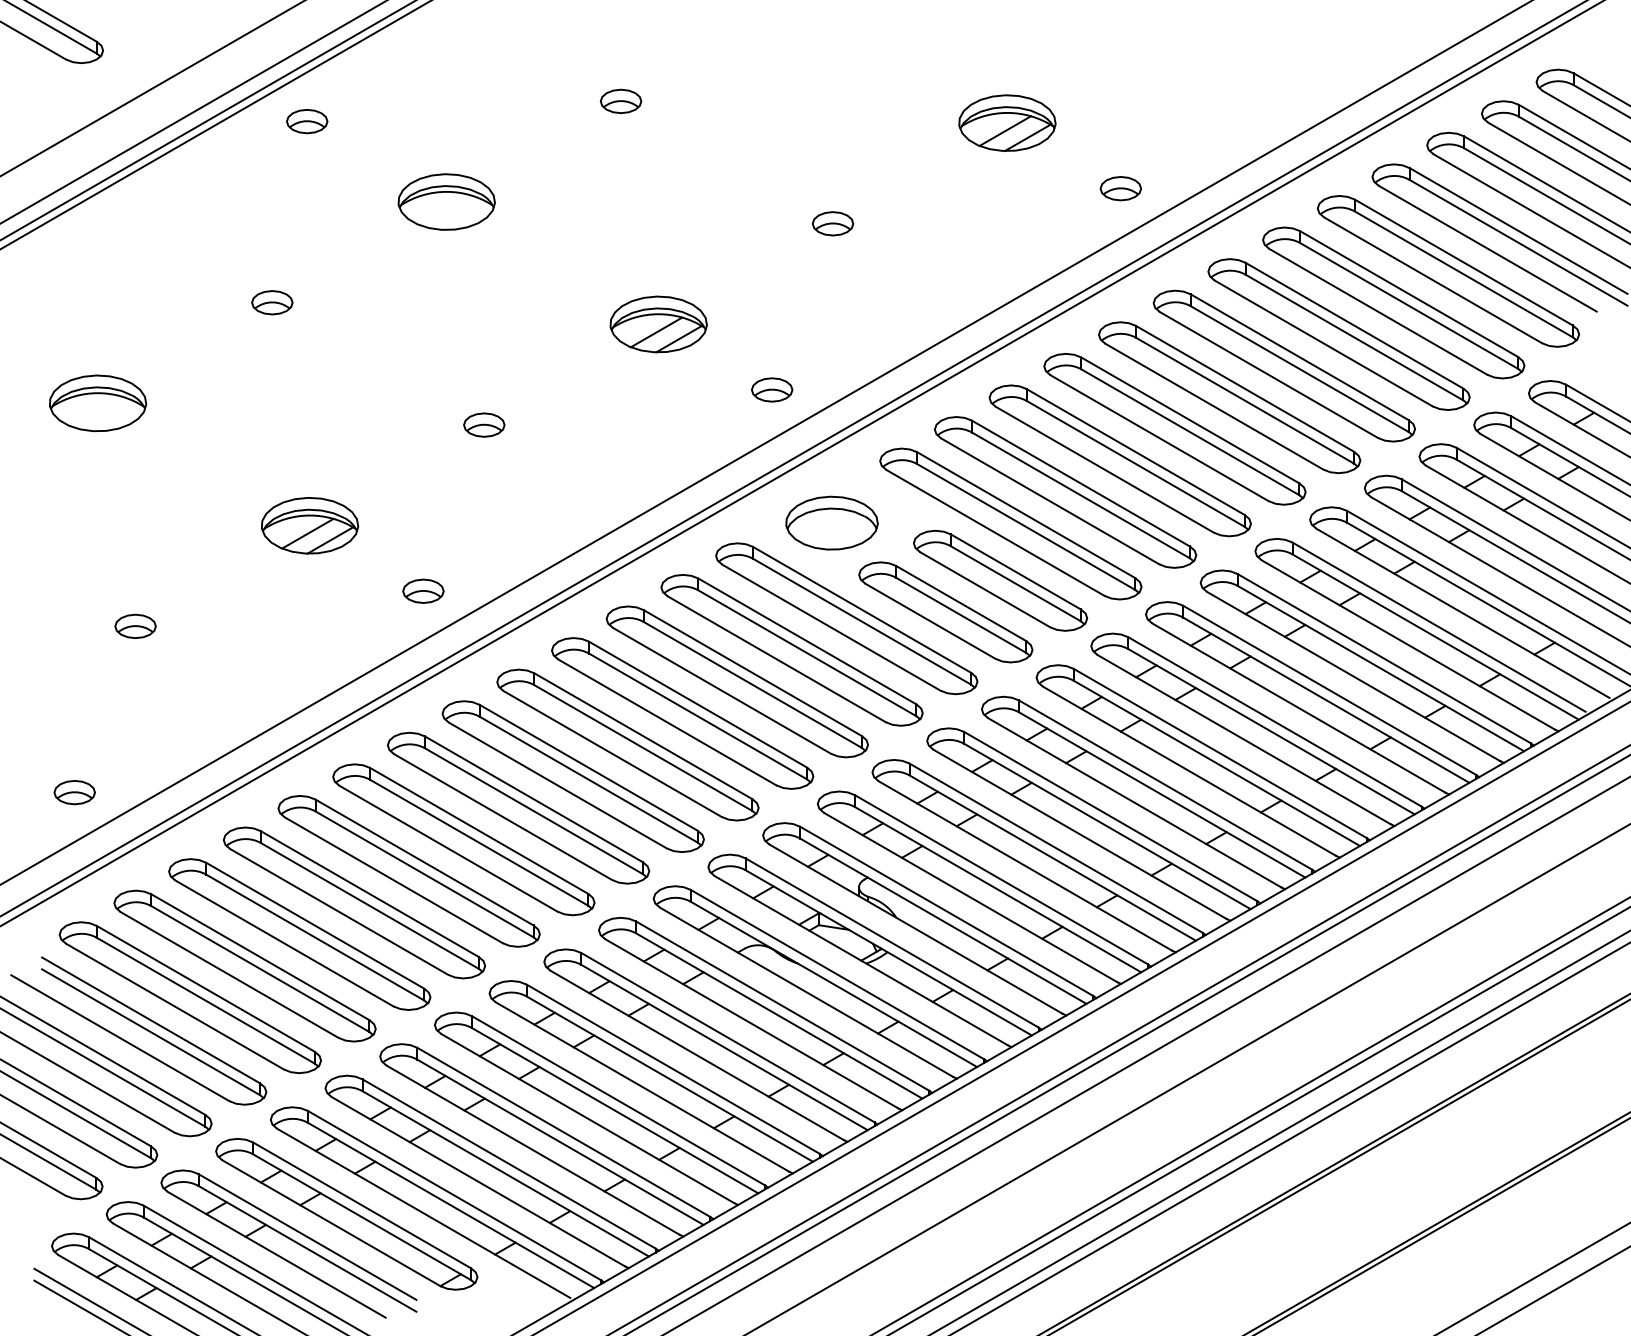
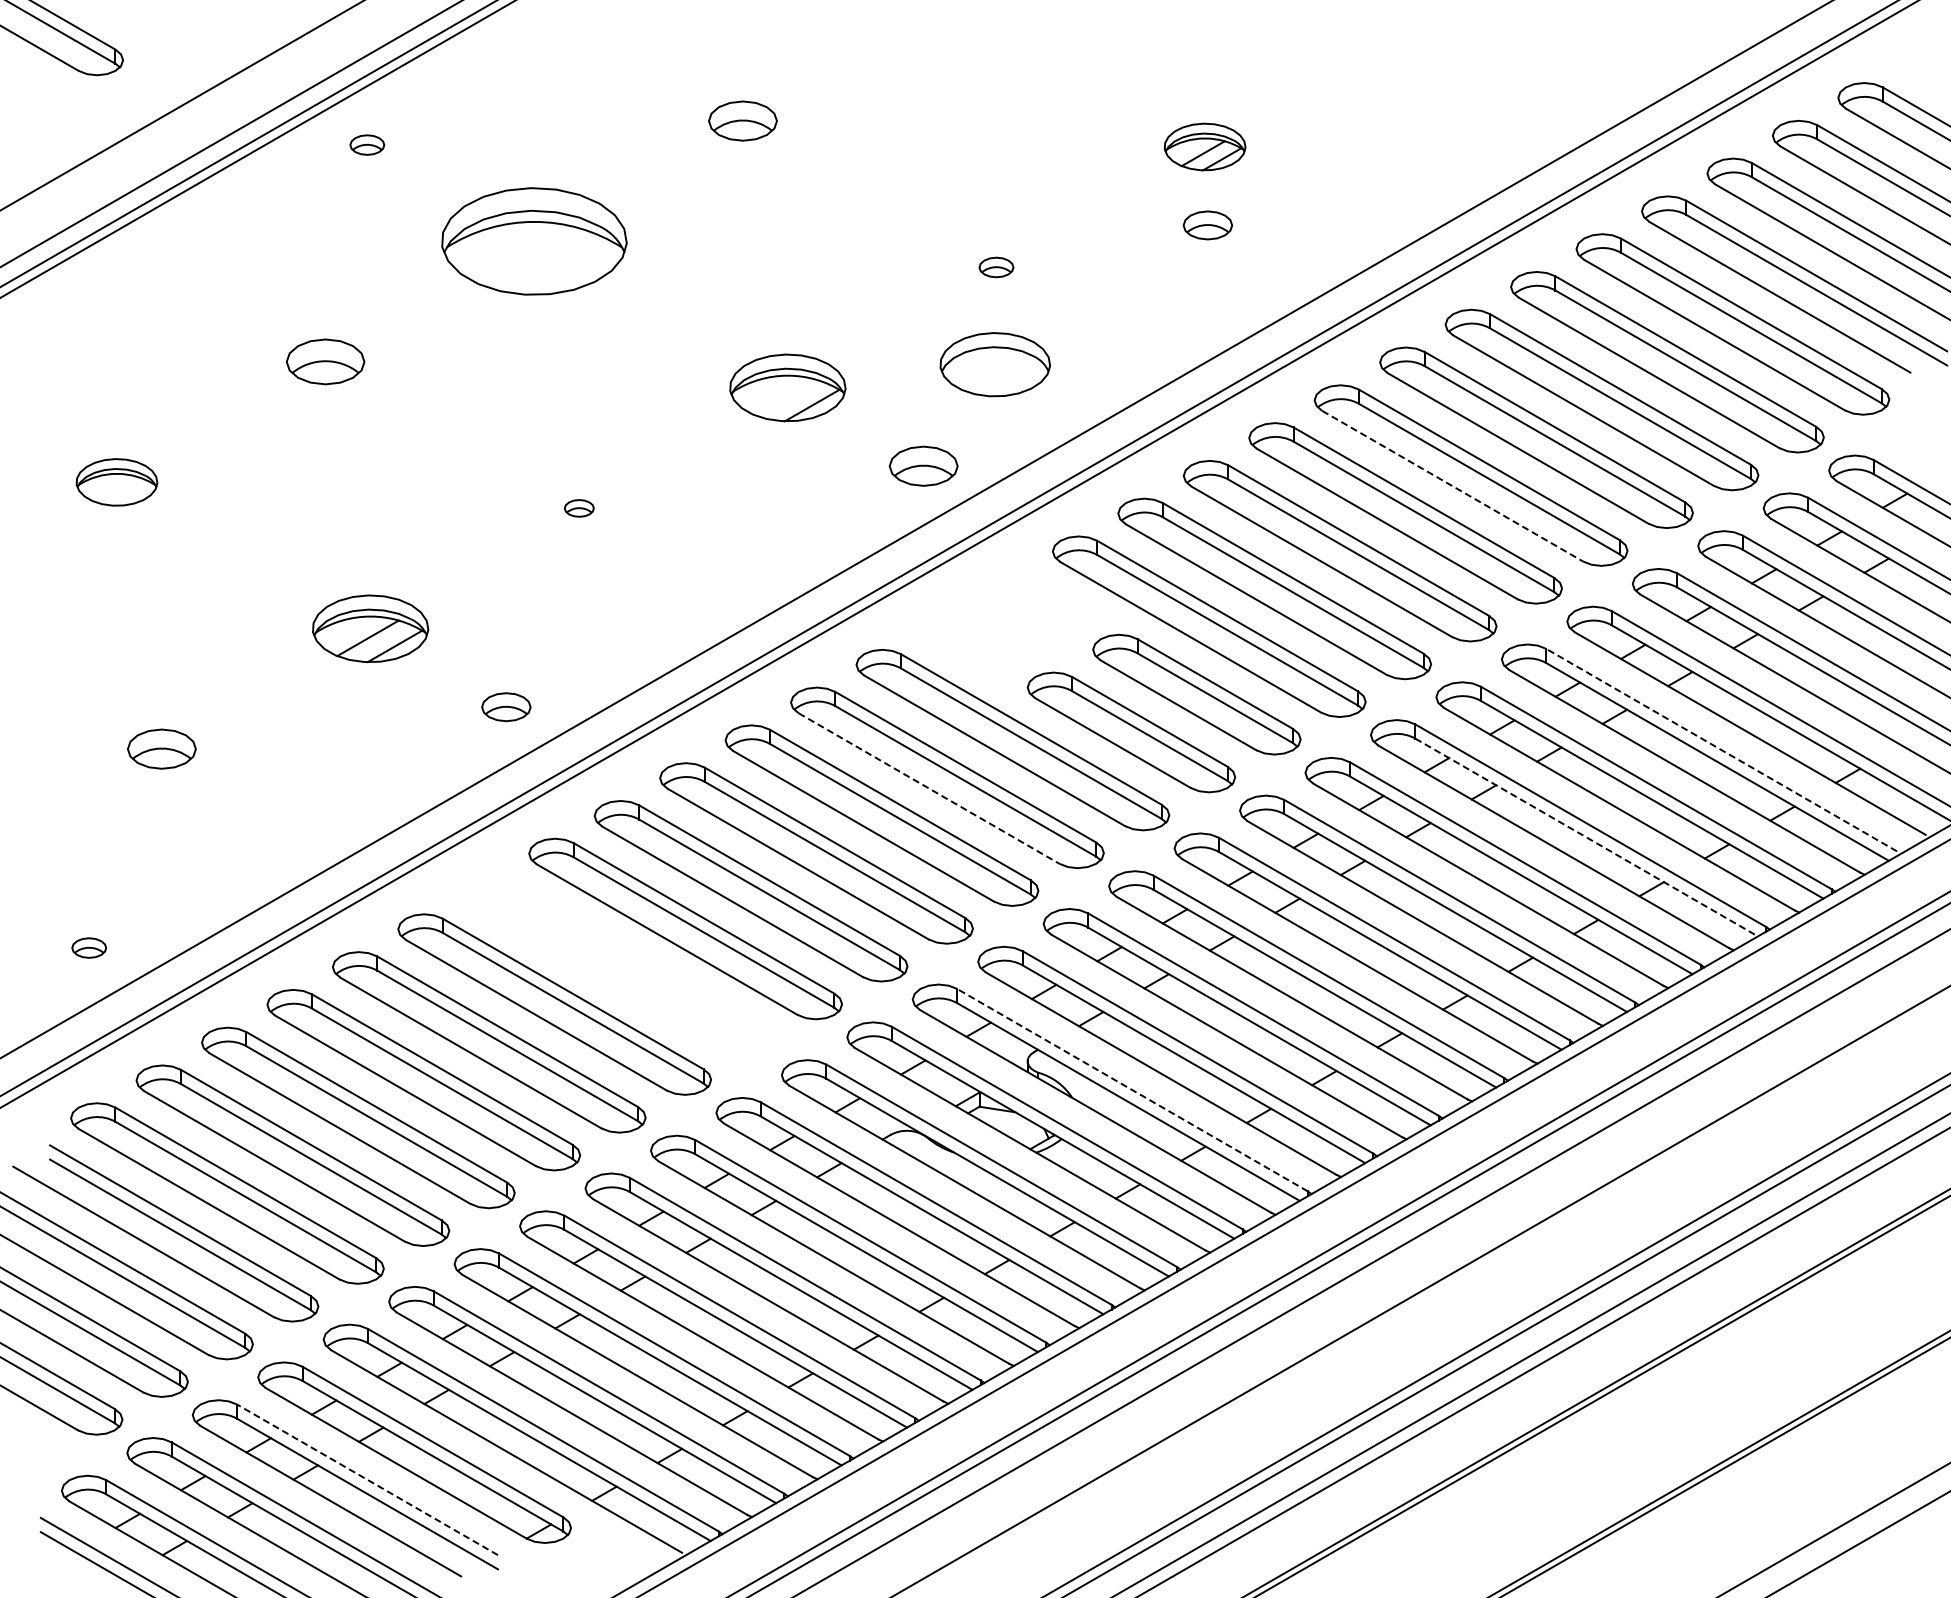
part: (620, 100) -> (742, 120), size x1.4
part: (307, 121) -> (367, 144), size x0.7
part: (1006, 122) -> (1204, 146), size x0.7
part: (1120, 188) -> (1207, 225), moved
part: (446, 202) -> (533, 241), size x1.6
part: (833, 223) -> (996, 267), size x0.7
part: (272, 302) -> (325, 361), size x1.6
line: (656, 332) -> (785, 397), removed
part: (772, 390) -> (923, 466), size x1.4
part: (97, 403) -> (116, 482), size x0.7
line: (1214, 406) -> (1452, 486), solid -> dashed
part: (484, 425) -> (579, 508), size x0.6
part: (831, 523) -> (994, 364), moved
part: (135, 626) -> (161, 749), size x1.4
line: (1438, 627) -> (1721, 750), solid -> dashed
line: (777, 659) -> (929, 788), solid -> dashed
line: (1326, 700) -> (1586, 837), solid -> dashed
part: (75, 792) -> (89, 947), size x0.7
part: (517, 807) -> (619, 966), removed
line: (946, 911) -> (1132, 1090), solid -> dashed
line: (307, 1236) -> (367, 1479), solid -> dashed

